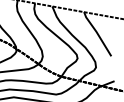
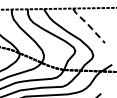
line: (97, 32) -> (88, 24), solid -> dashed

